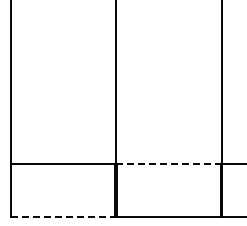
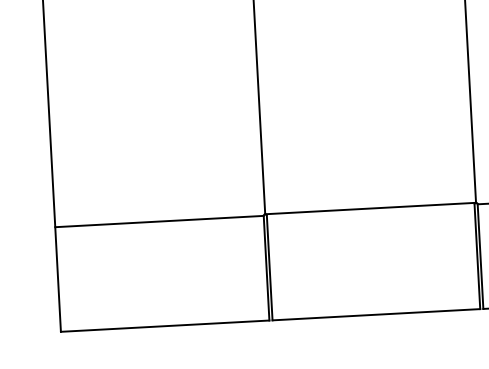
line: (168, 163) -> (370, 208), dashed -> solid
line: (63, 216) -> (166, 325), dashed -> solid

